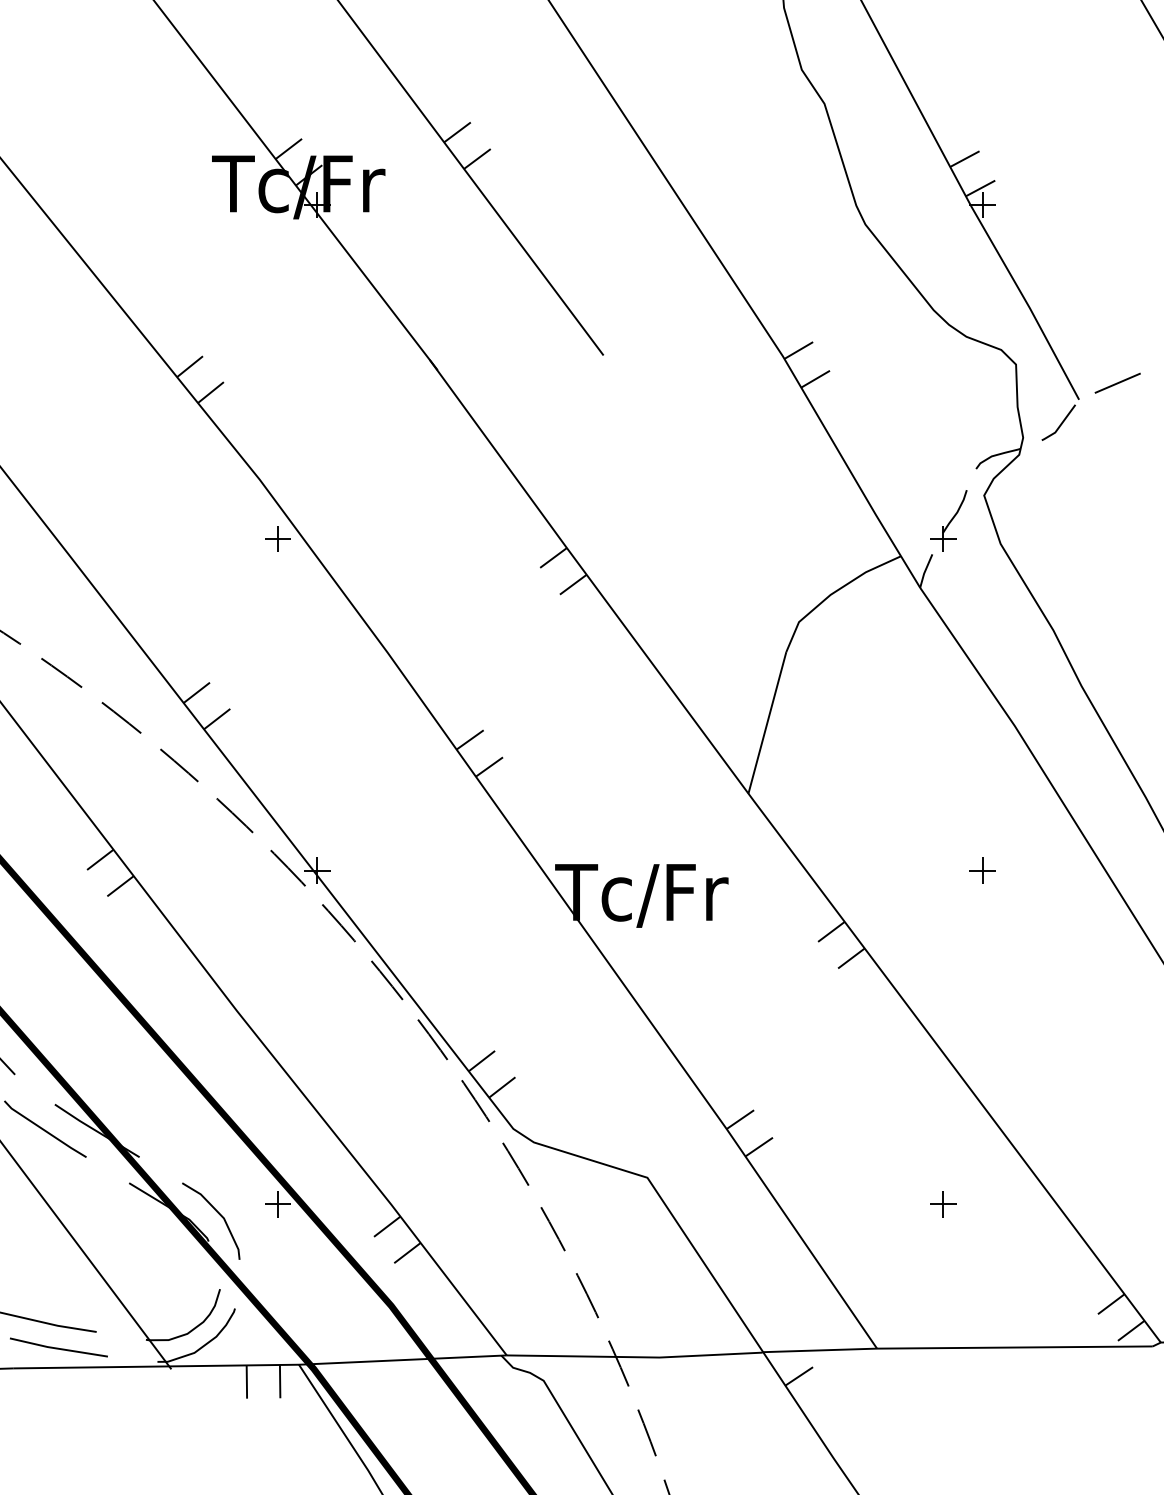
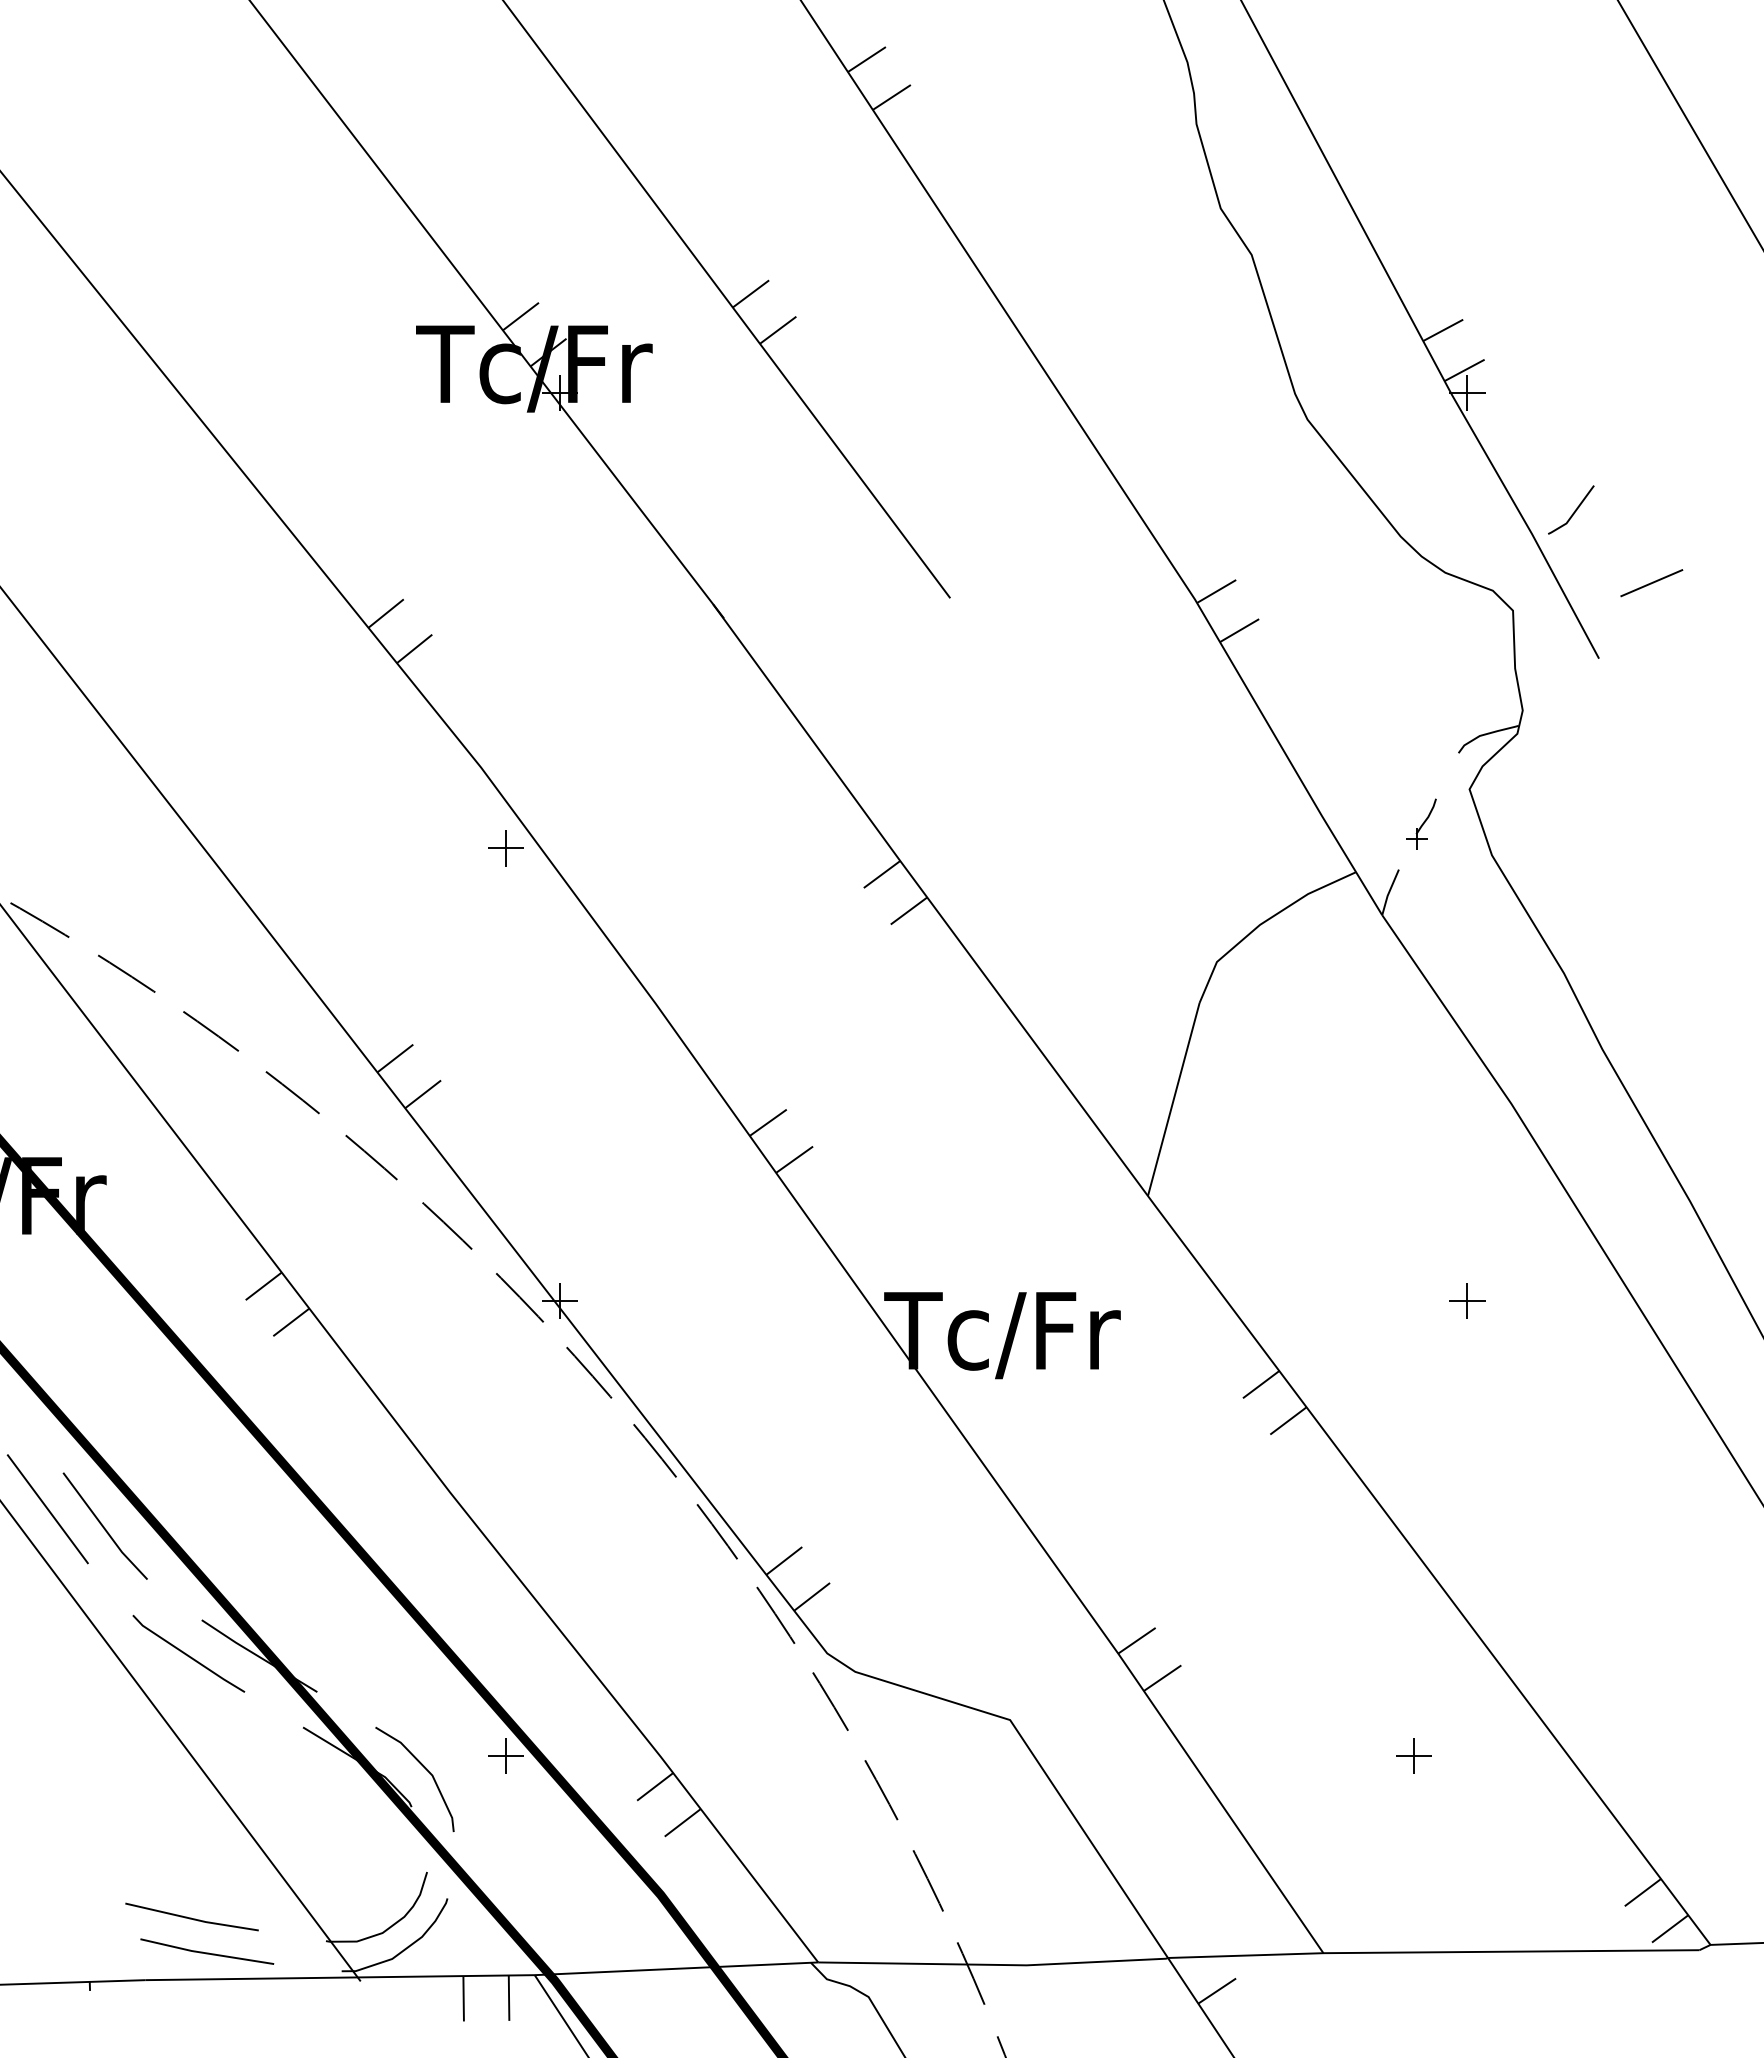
line: (1117, 383) -> (1651, 583), moved
line: (1061, 423) -> (1574, 510), moved
part: (948, 520) -> (1421, 823), size x0.6

